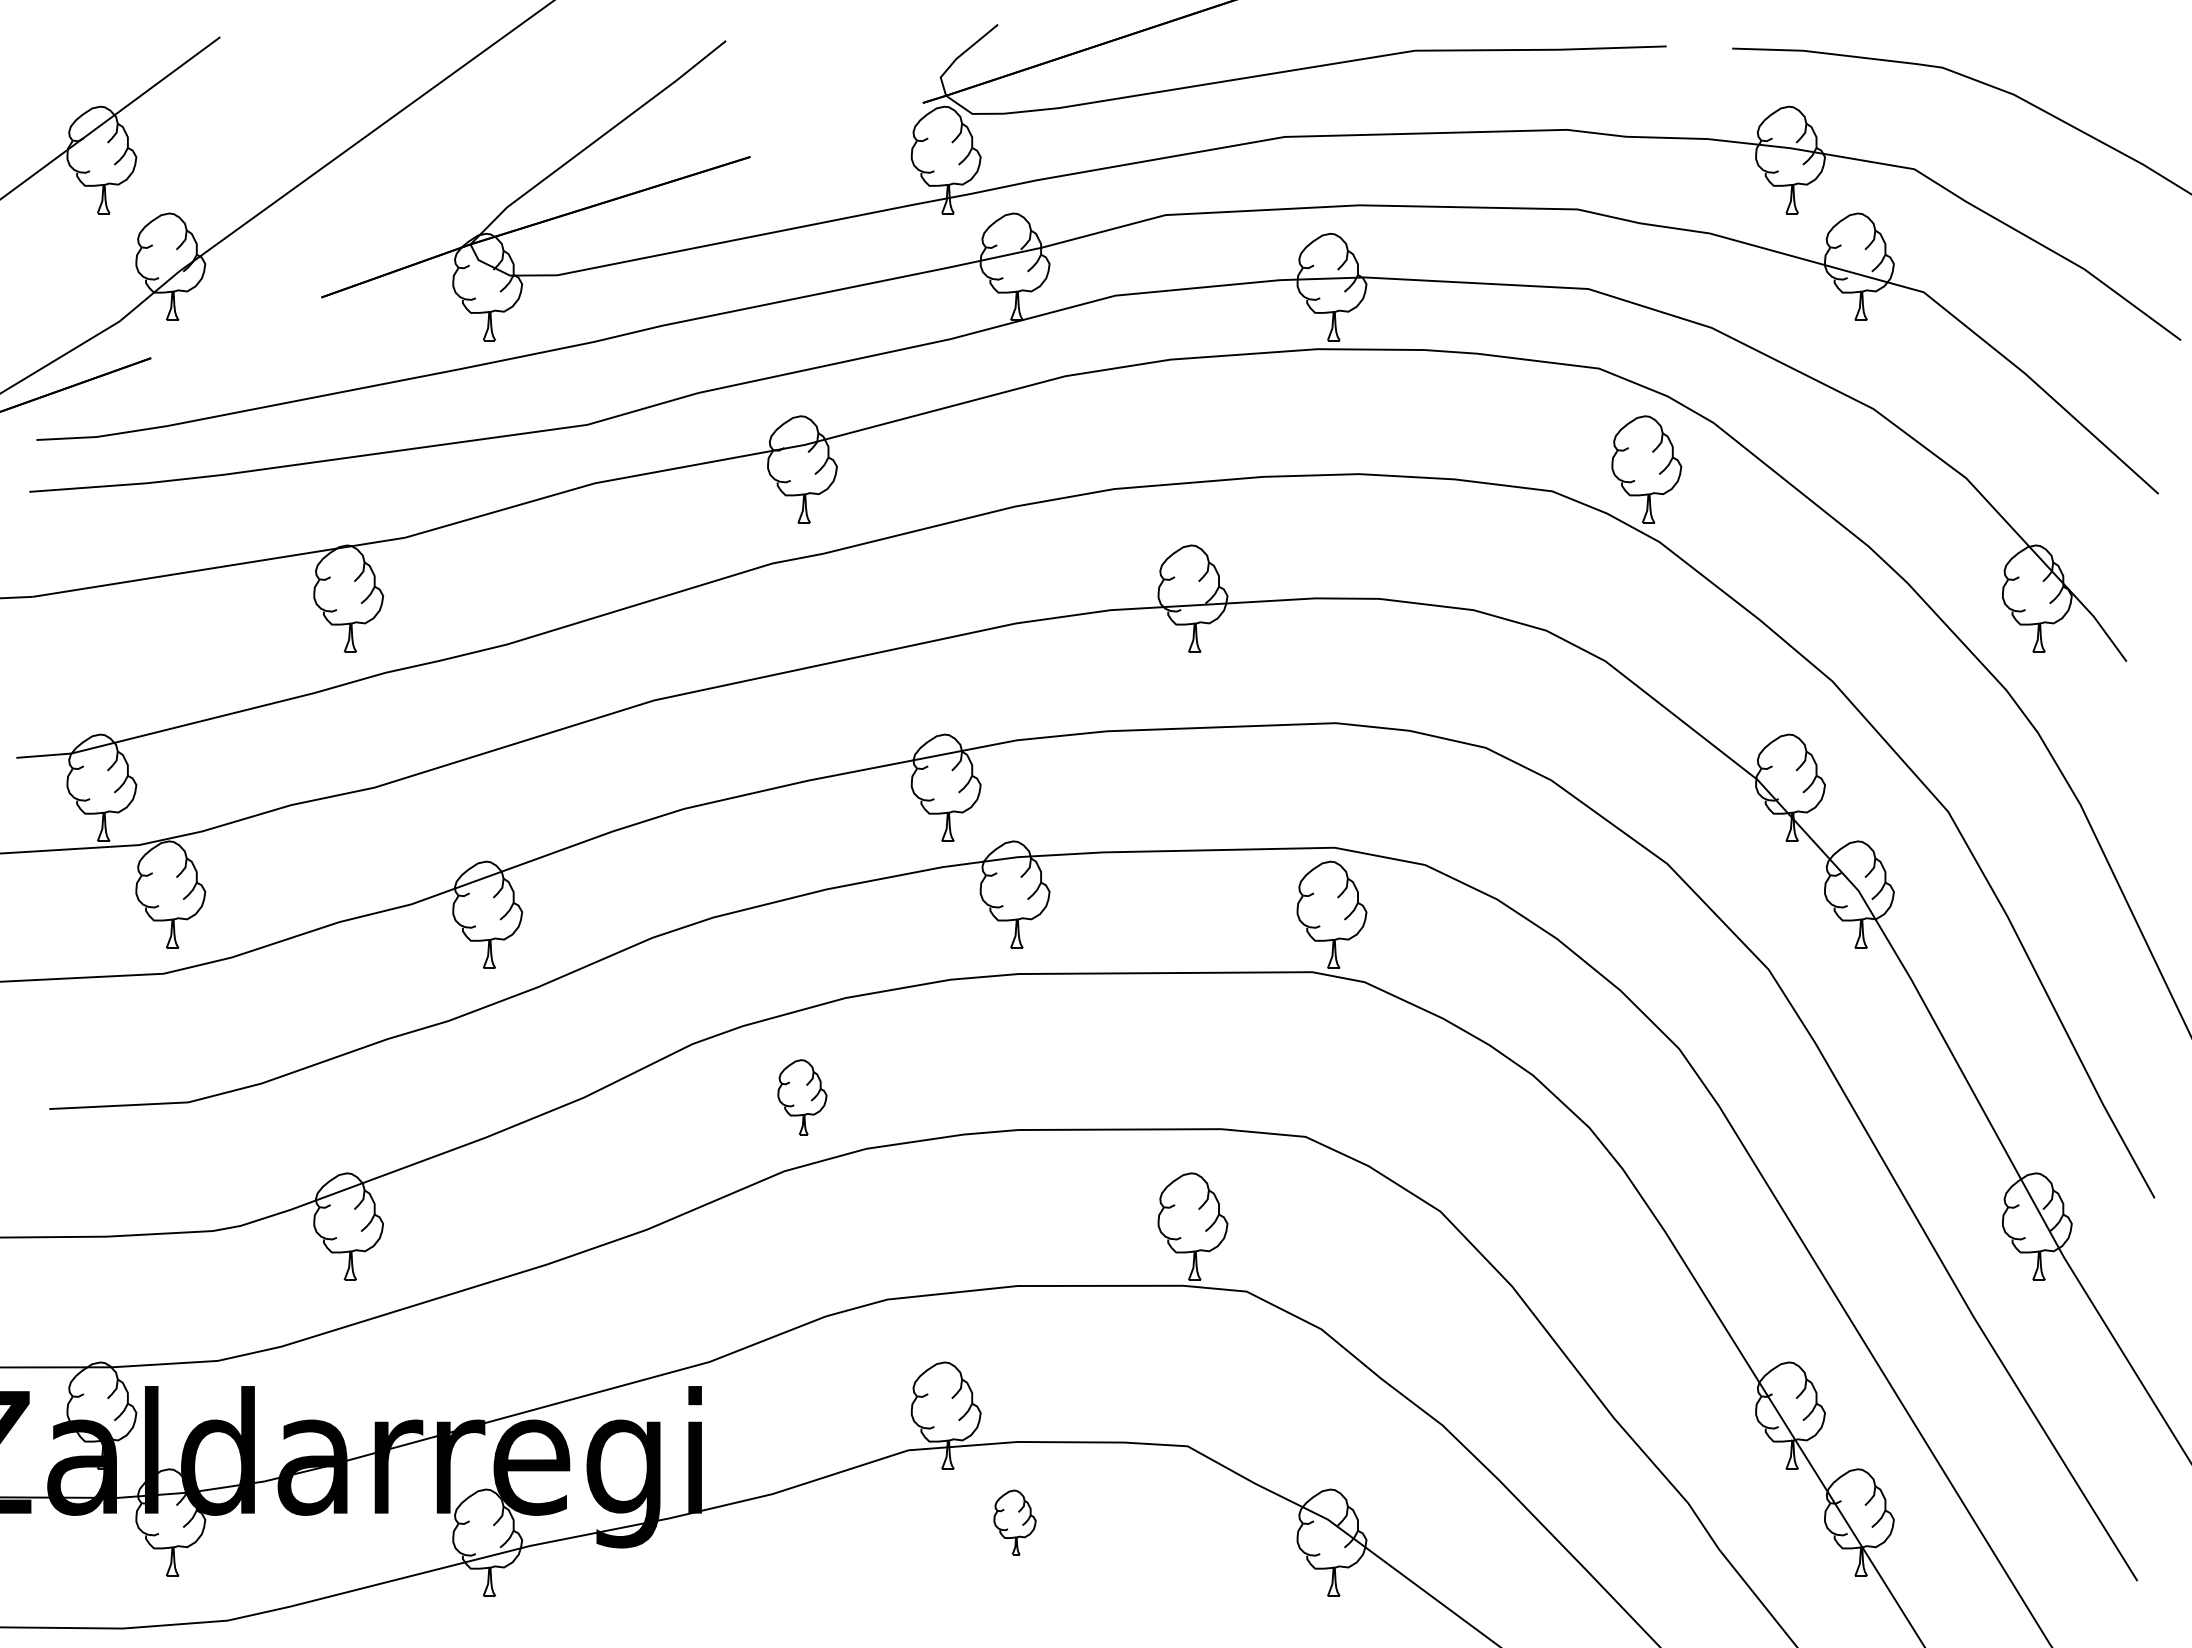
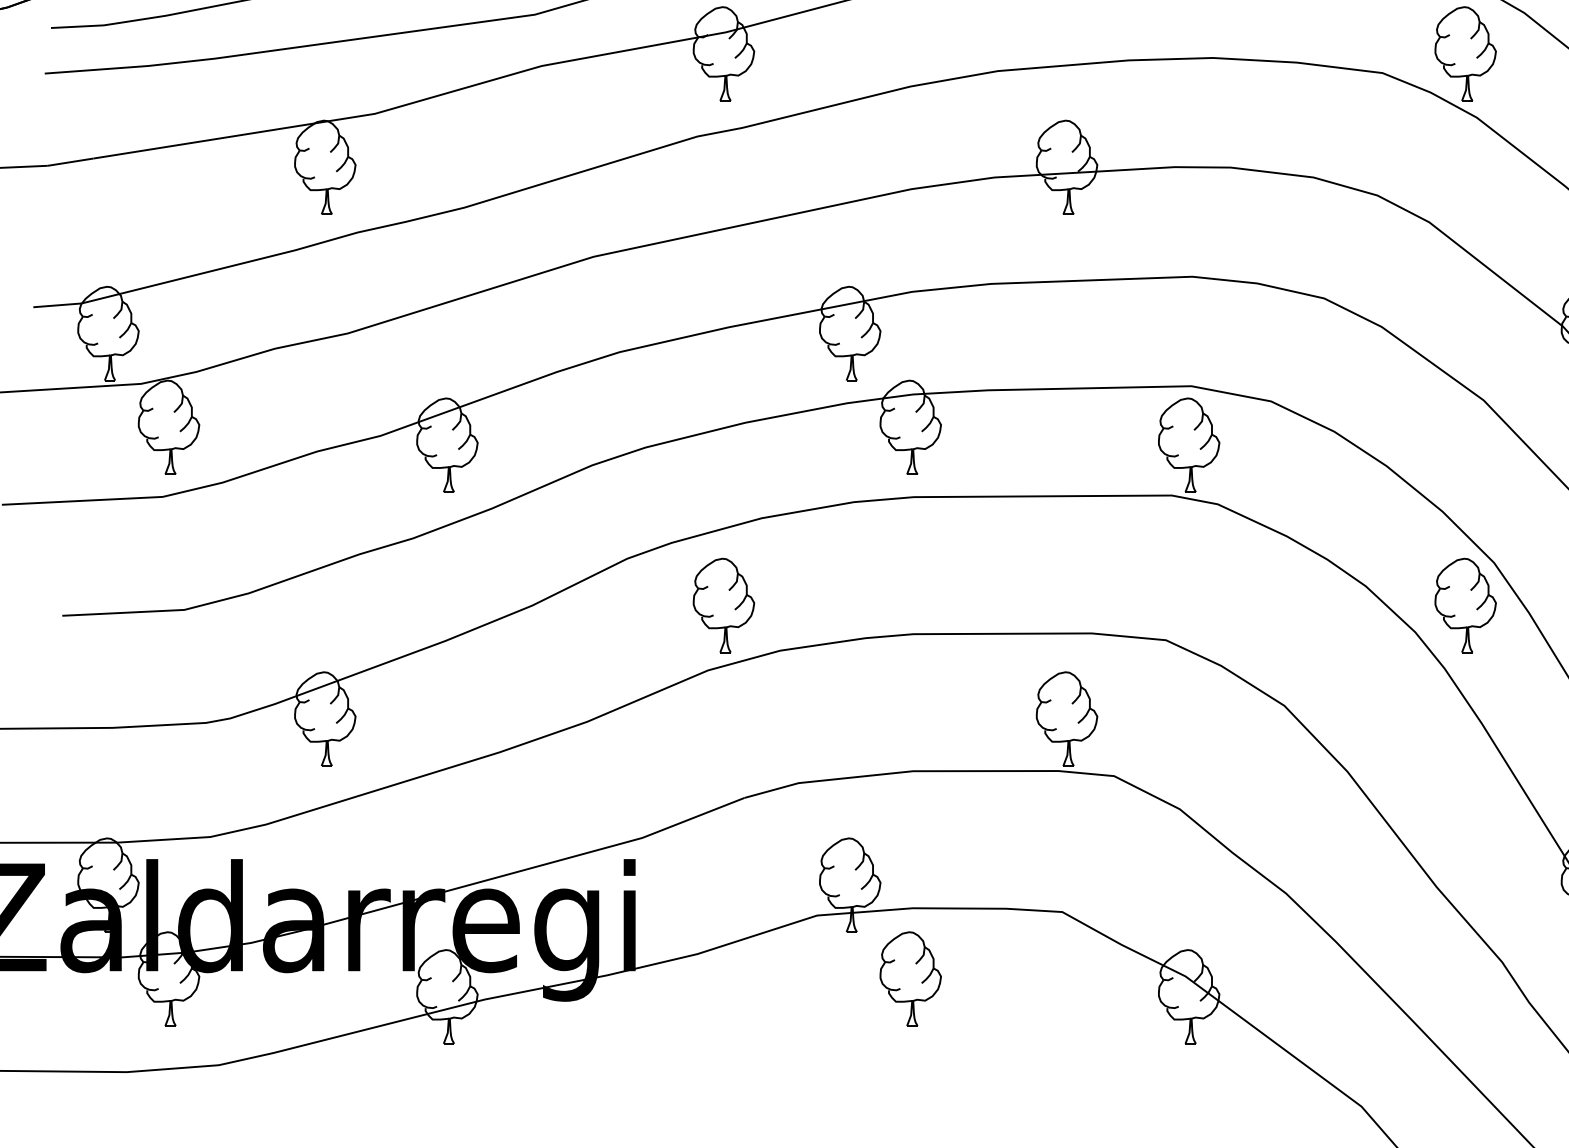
part: (802, 1097) -> (723, 605), size x1.43
part: (1646, 1097) -> (1465, 605), added
part: (1014, 1522) -> (910, 978), size x1.67

